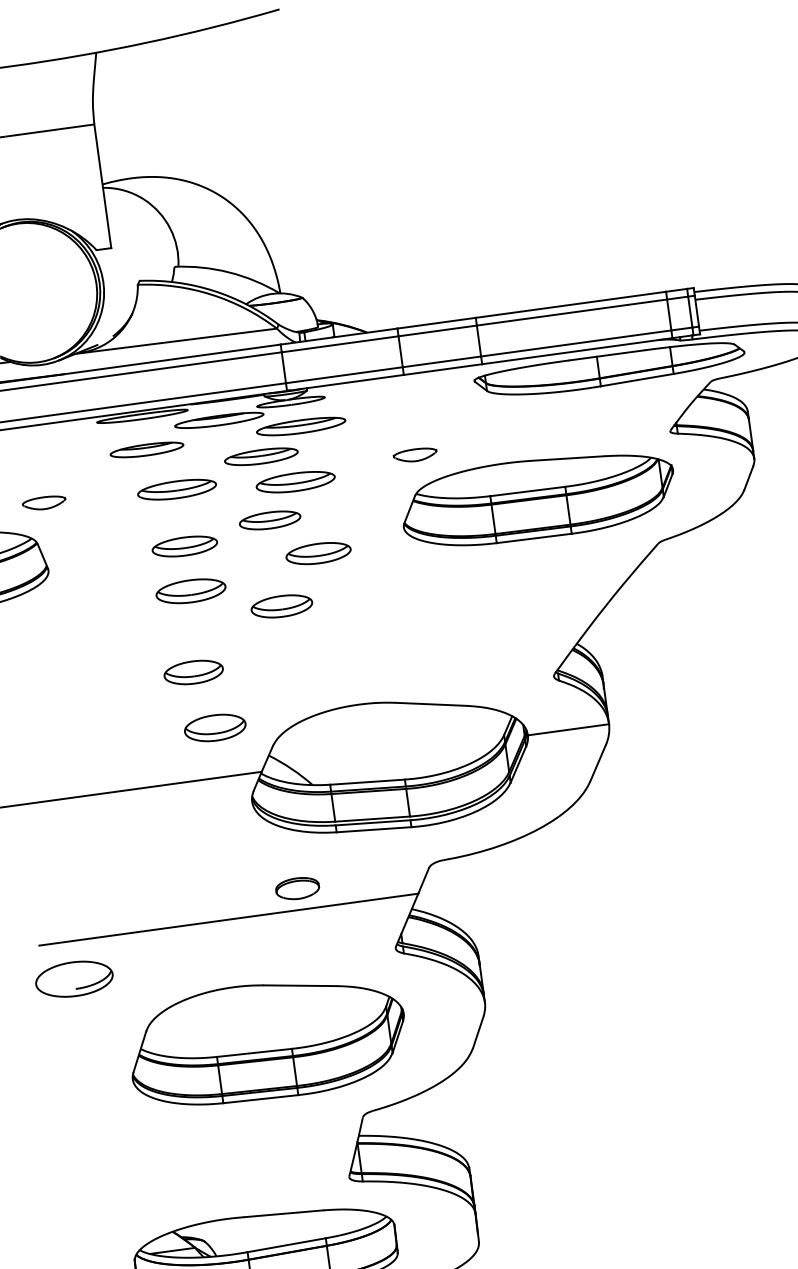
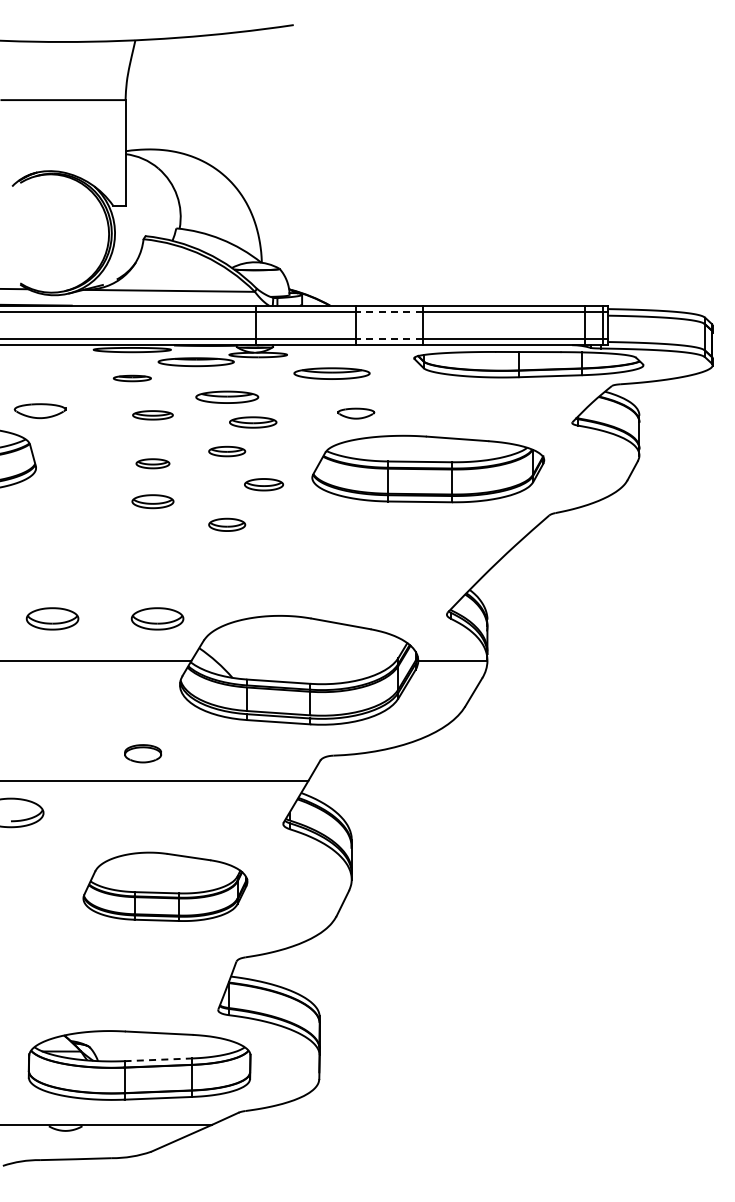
line: (436, 331) -> (388, 312), solid -> dashed
line: (441, 361) -> (388, 338), solid -> dashed
part: (300, 426) -> (331, 373), moved
part: (147, 449) -> (132, 378), size x0.6
part: (296, 482) -> (253, 422), size x0.7
part: (176, 490) -> (152, 415), size x0.6
part: (538, 497) -> (428, 468), moved
part: (44, 503) -> (40, 411), size x1.4
part: (269, 520) -> (226, 451), size x0.7
part: (184, 546) -> (152, 463), size x0.6
part: (317, 553) -> (263, 484), size x0.7
part: (190, 591) -> (152, 501), size x0.7
part: (280, 606) -> (226, 524), size x0.7
part: (193, 671) -> (145, 569), removed
part: (91, 744) -> (52, 618), added
part: (298, 888) -> (143, 753), moved
part: (267, 1040) -> (165, 886), size x0.7
line: (287, 1244) -> (158, 1059), solid -> dashed

